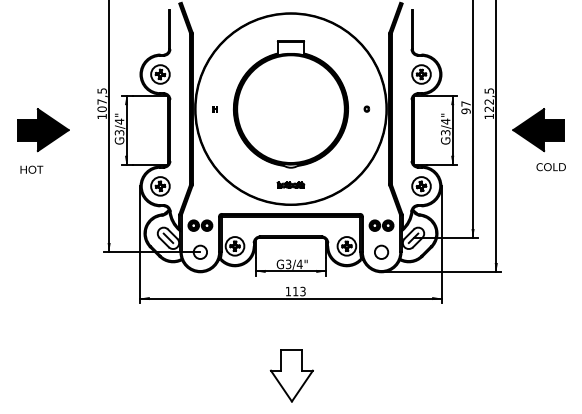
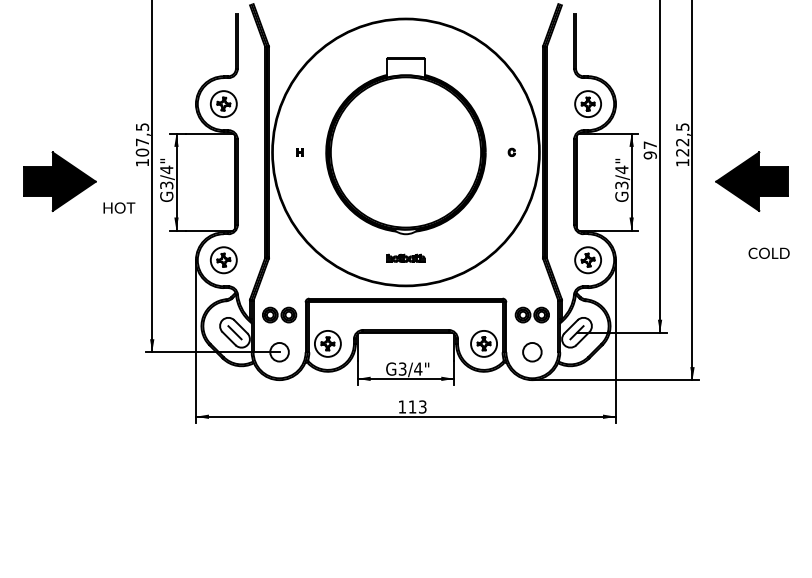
text: (550, 166) -> (768, 252), moved
text: (31, 169) -> (119, 207), moved
part: (292, 375) -> (407, 524), removed

